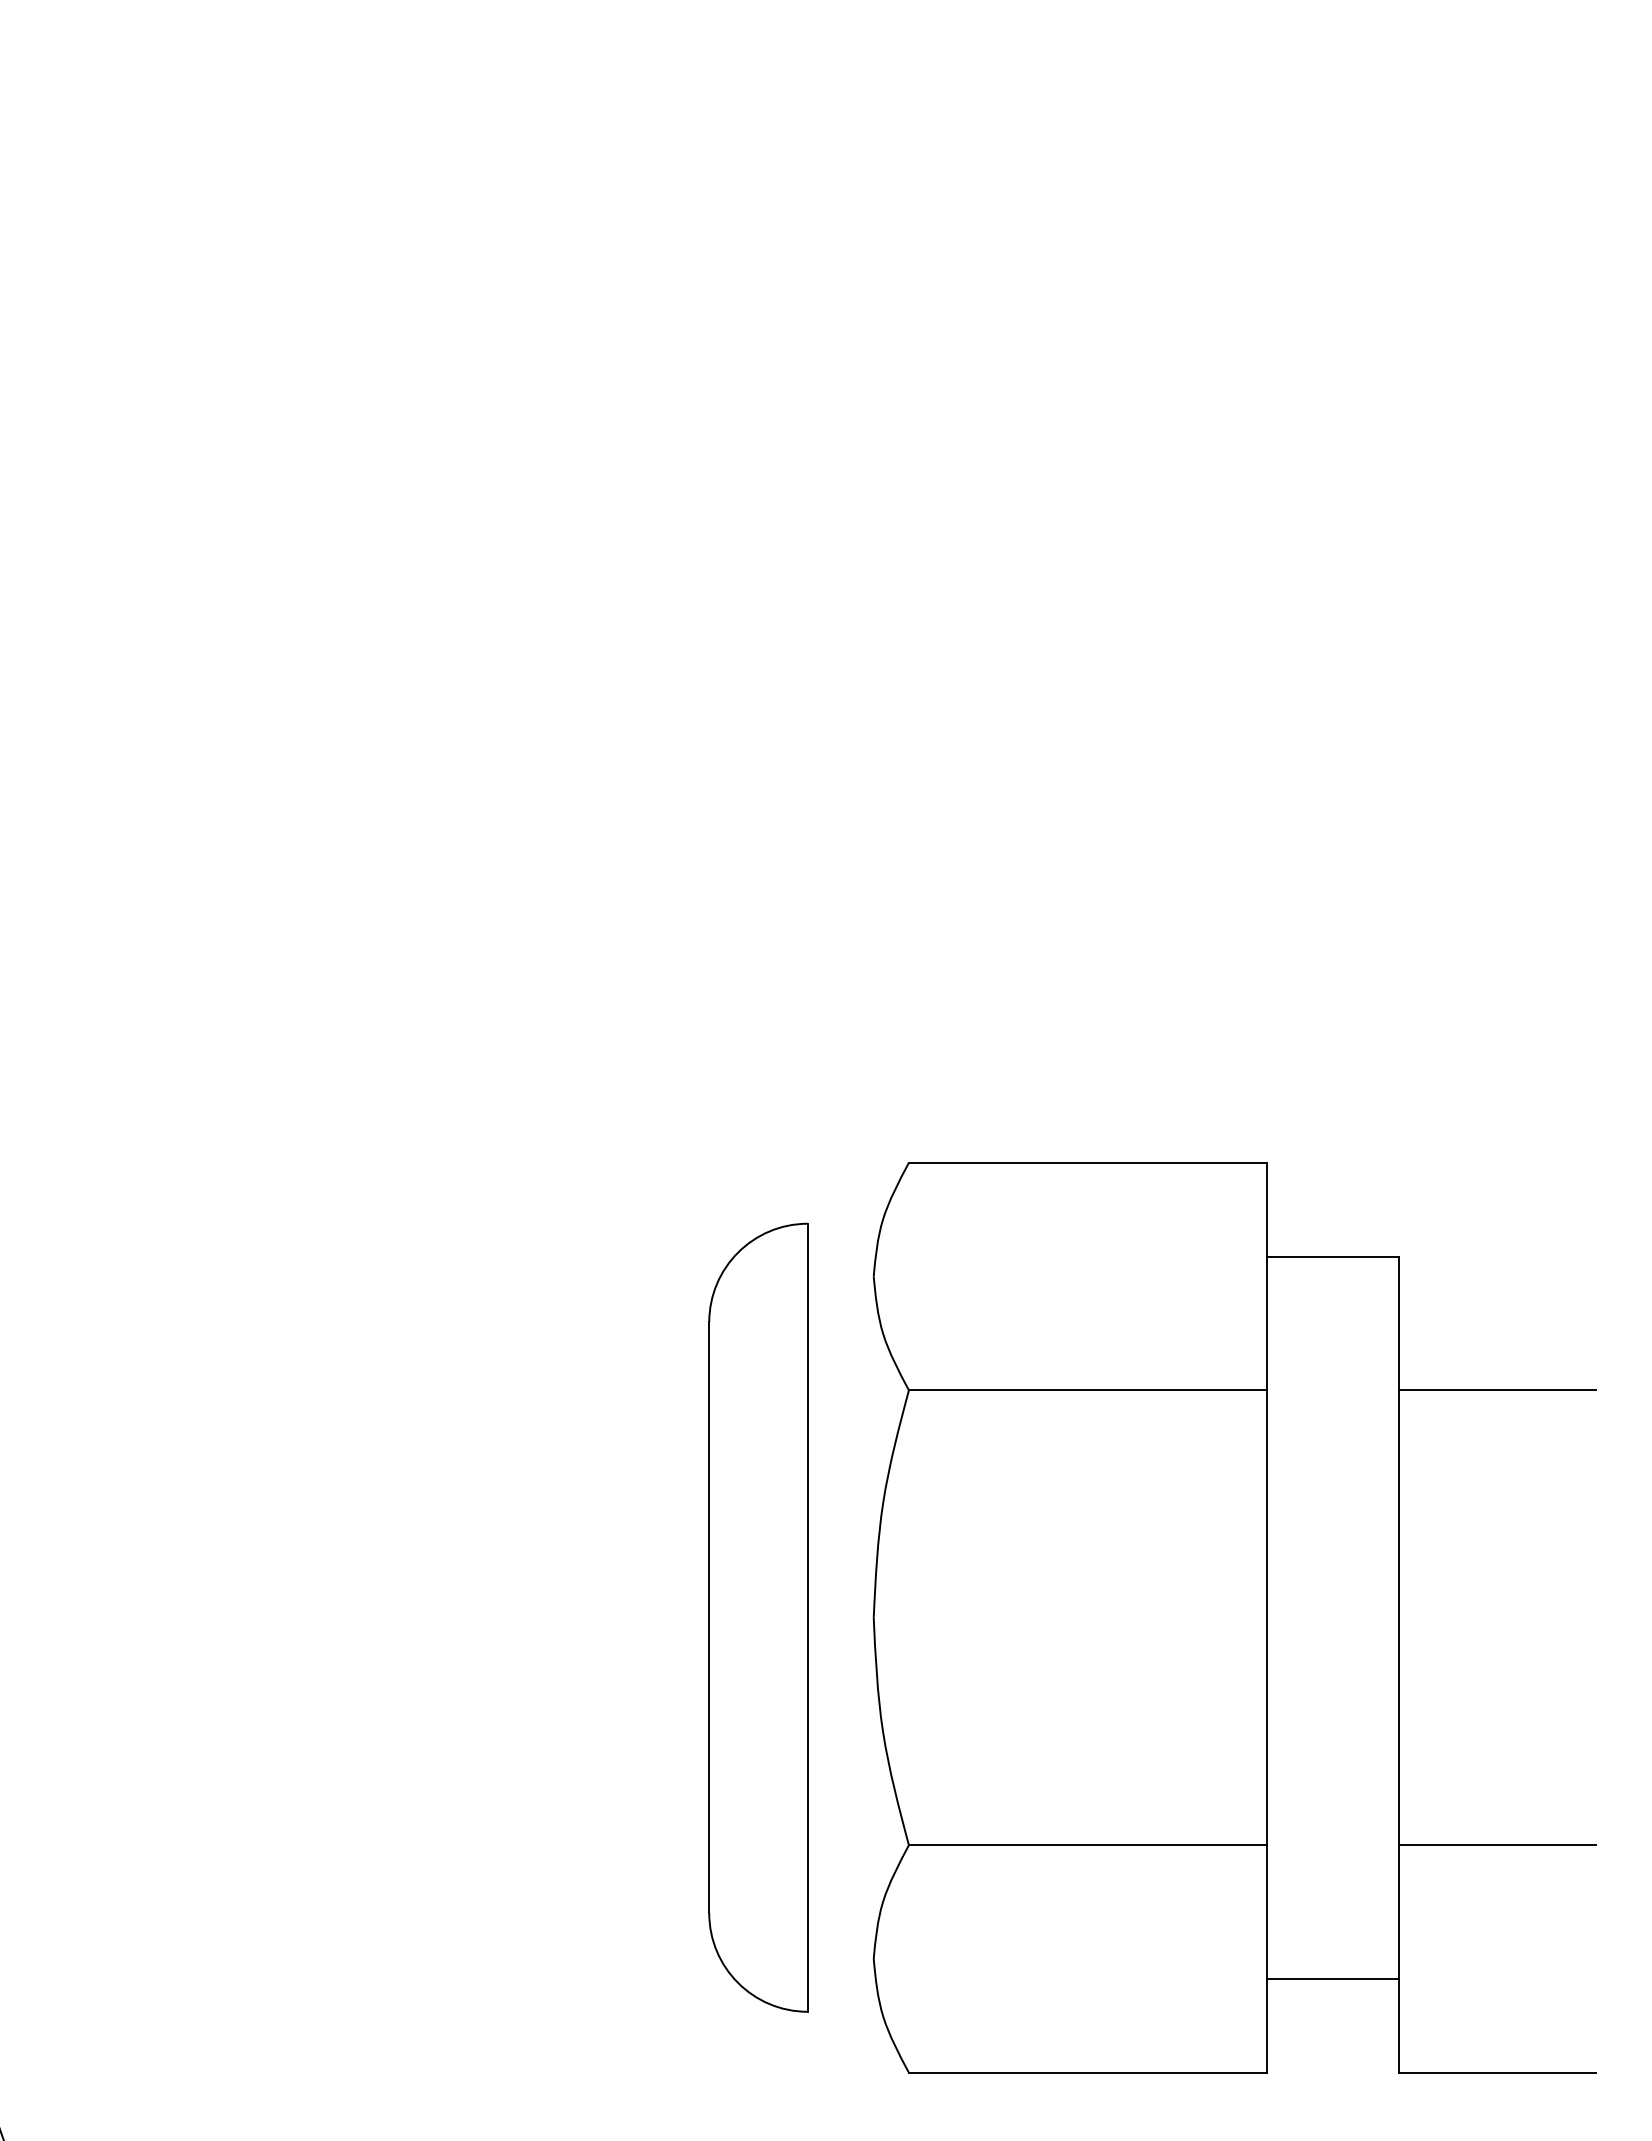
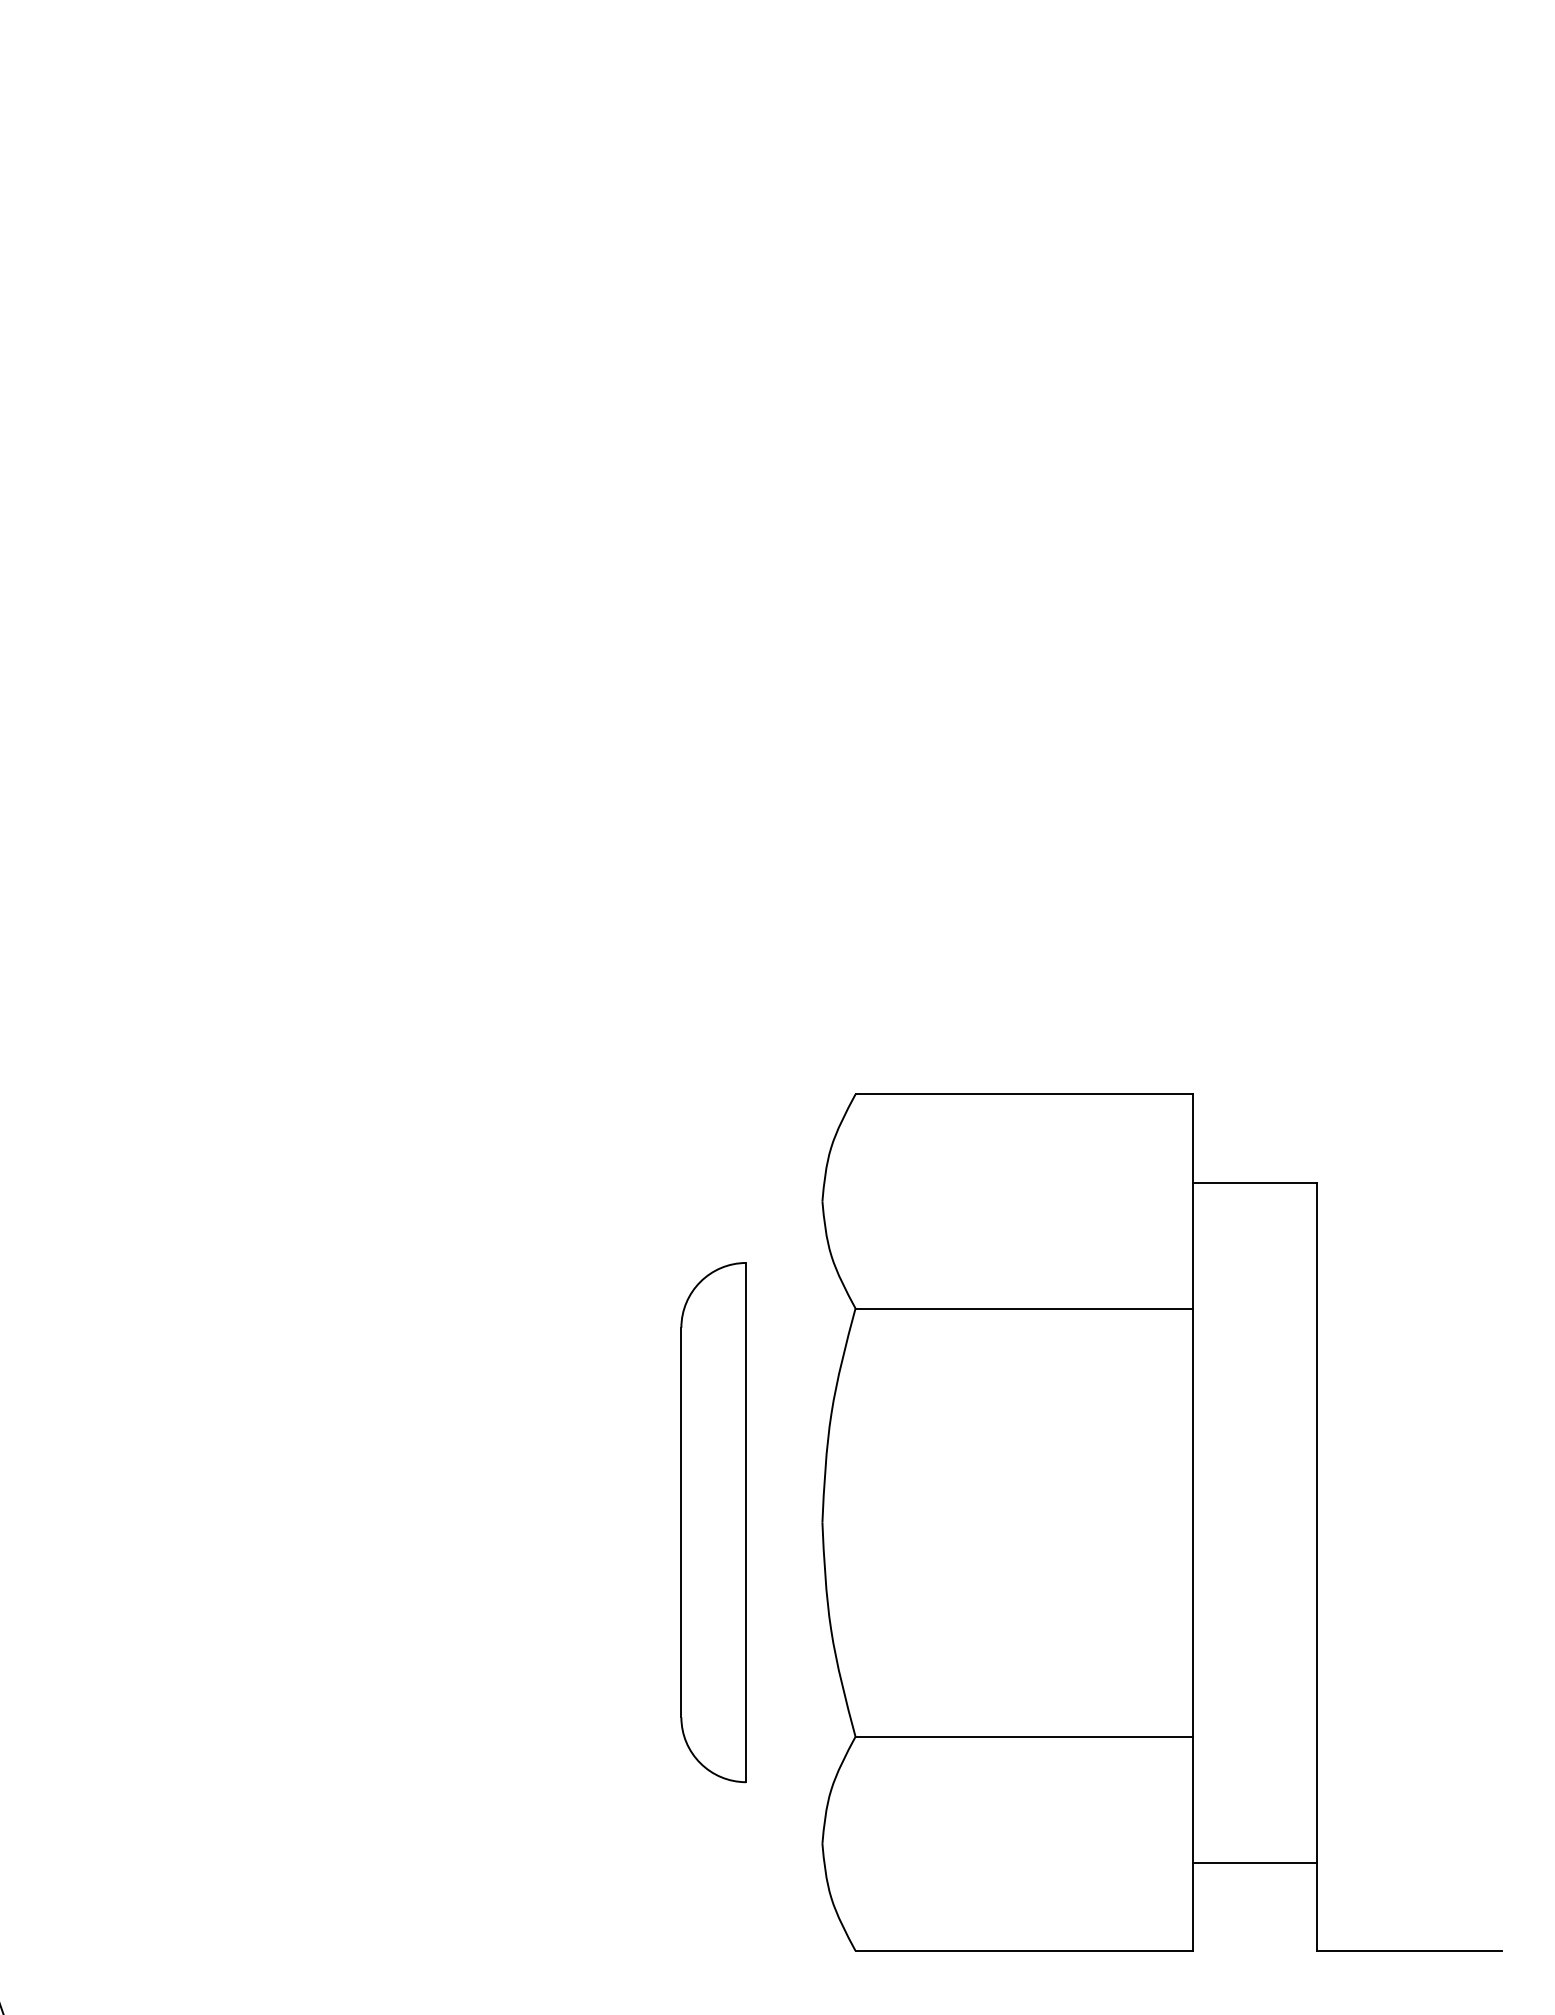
line: (1497, 1390) -> (1409, 1308), removed
part: (758, 1617) -> (713, 1522), size x0.7
line: (1497, 1844) -> (1409, 1736), removed

